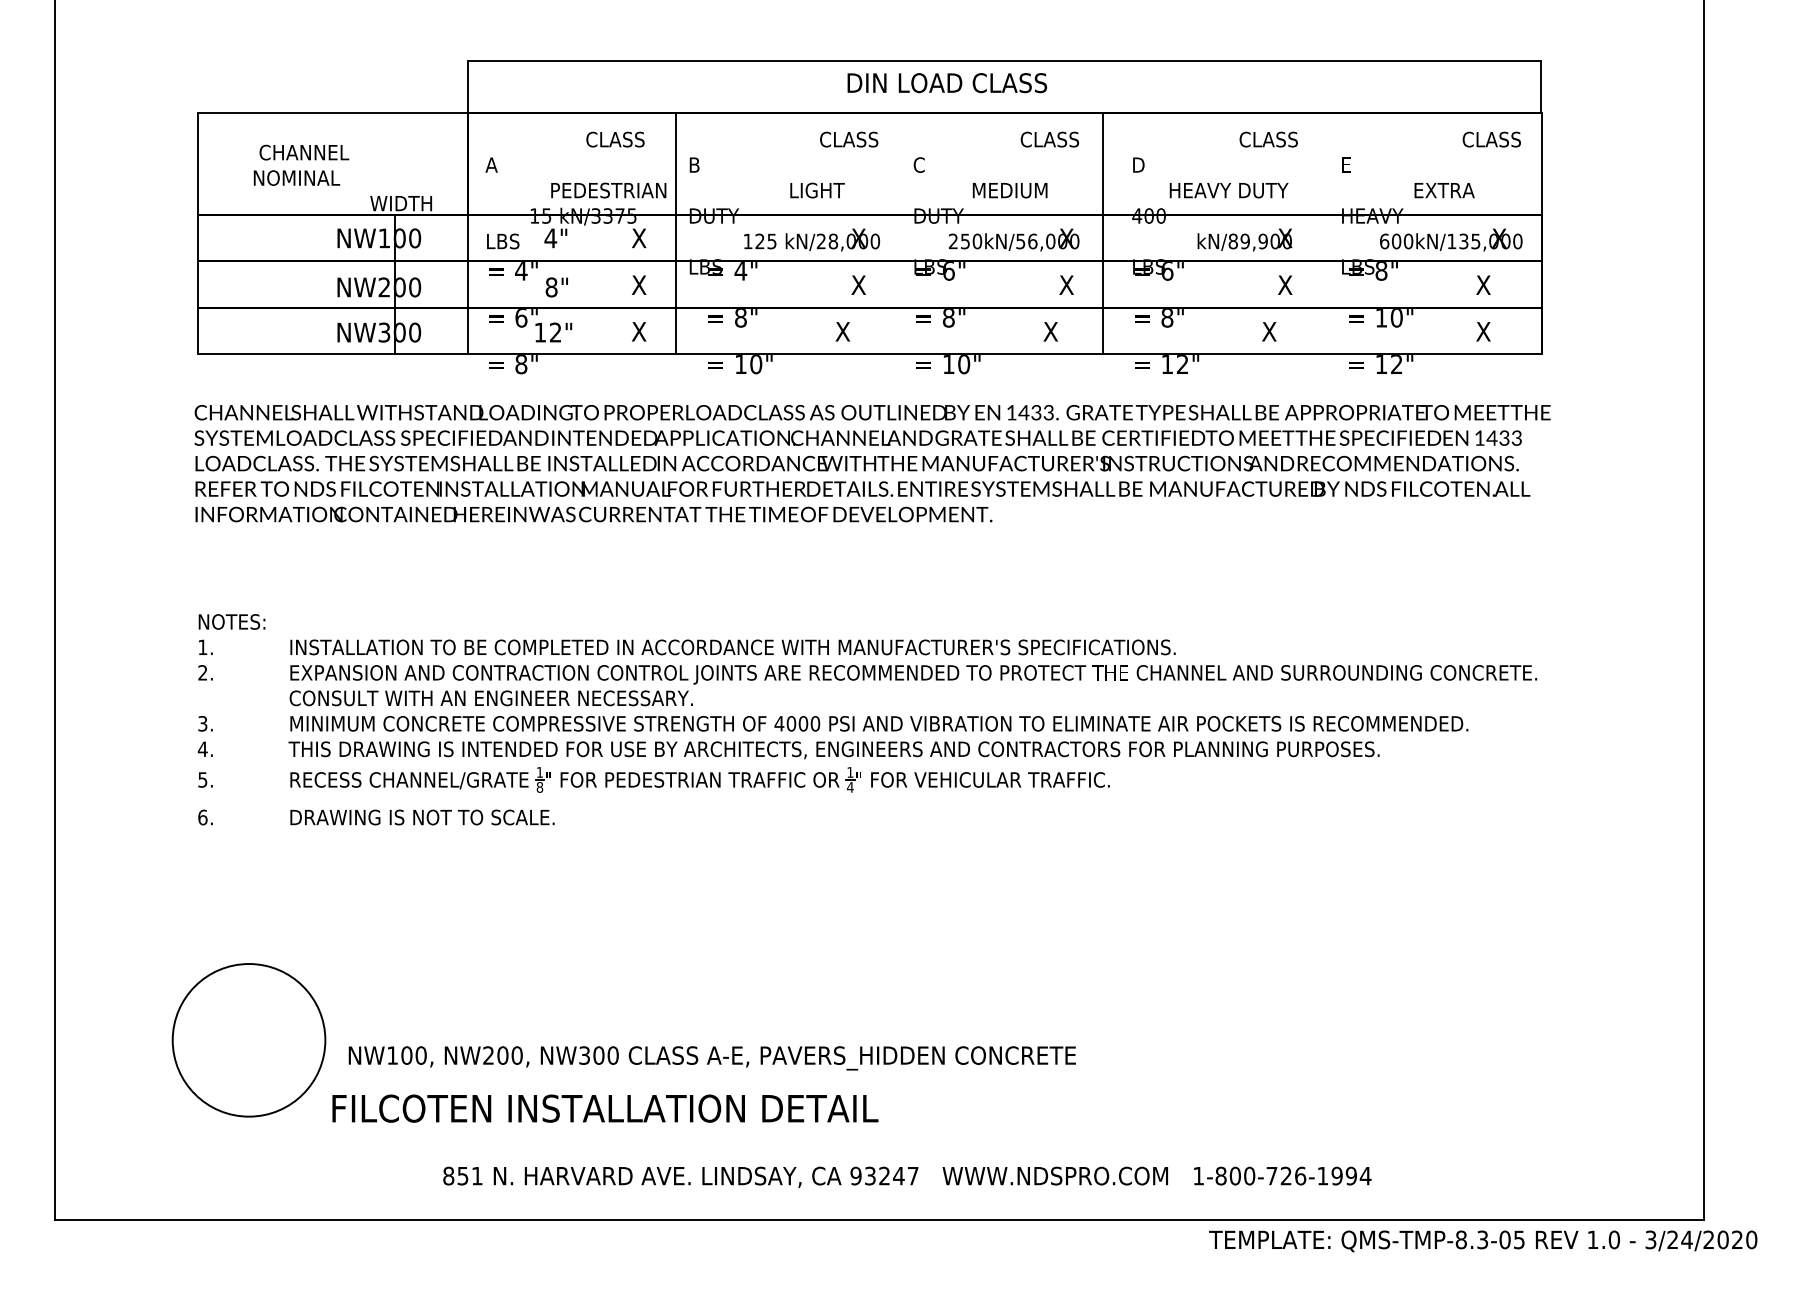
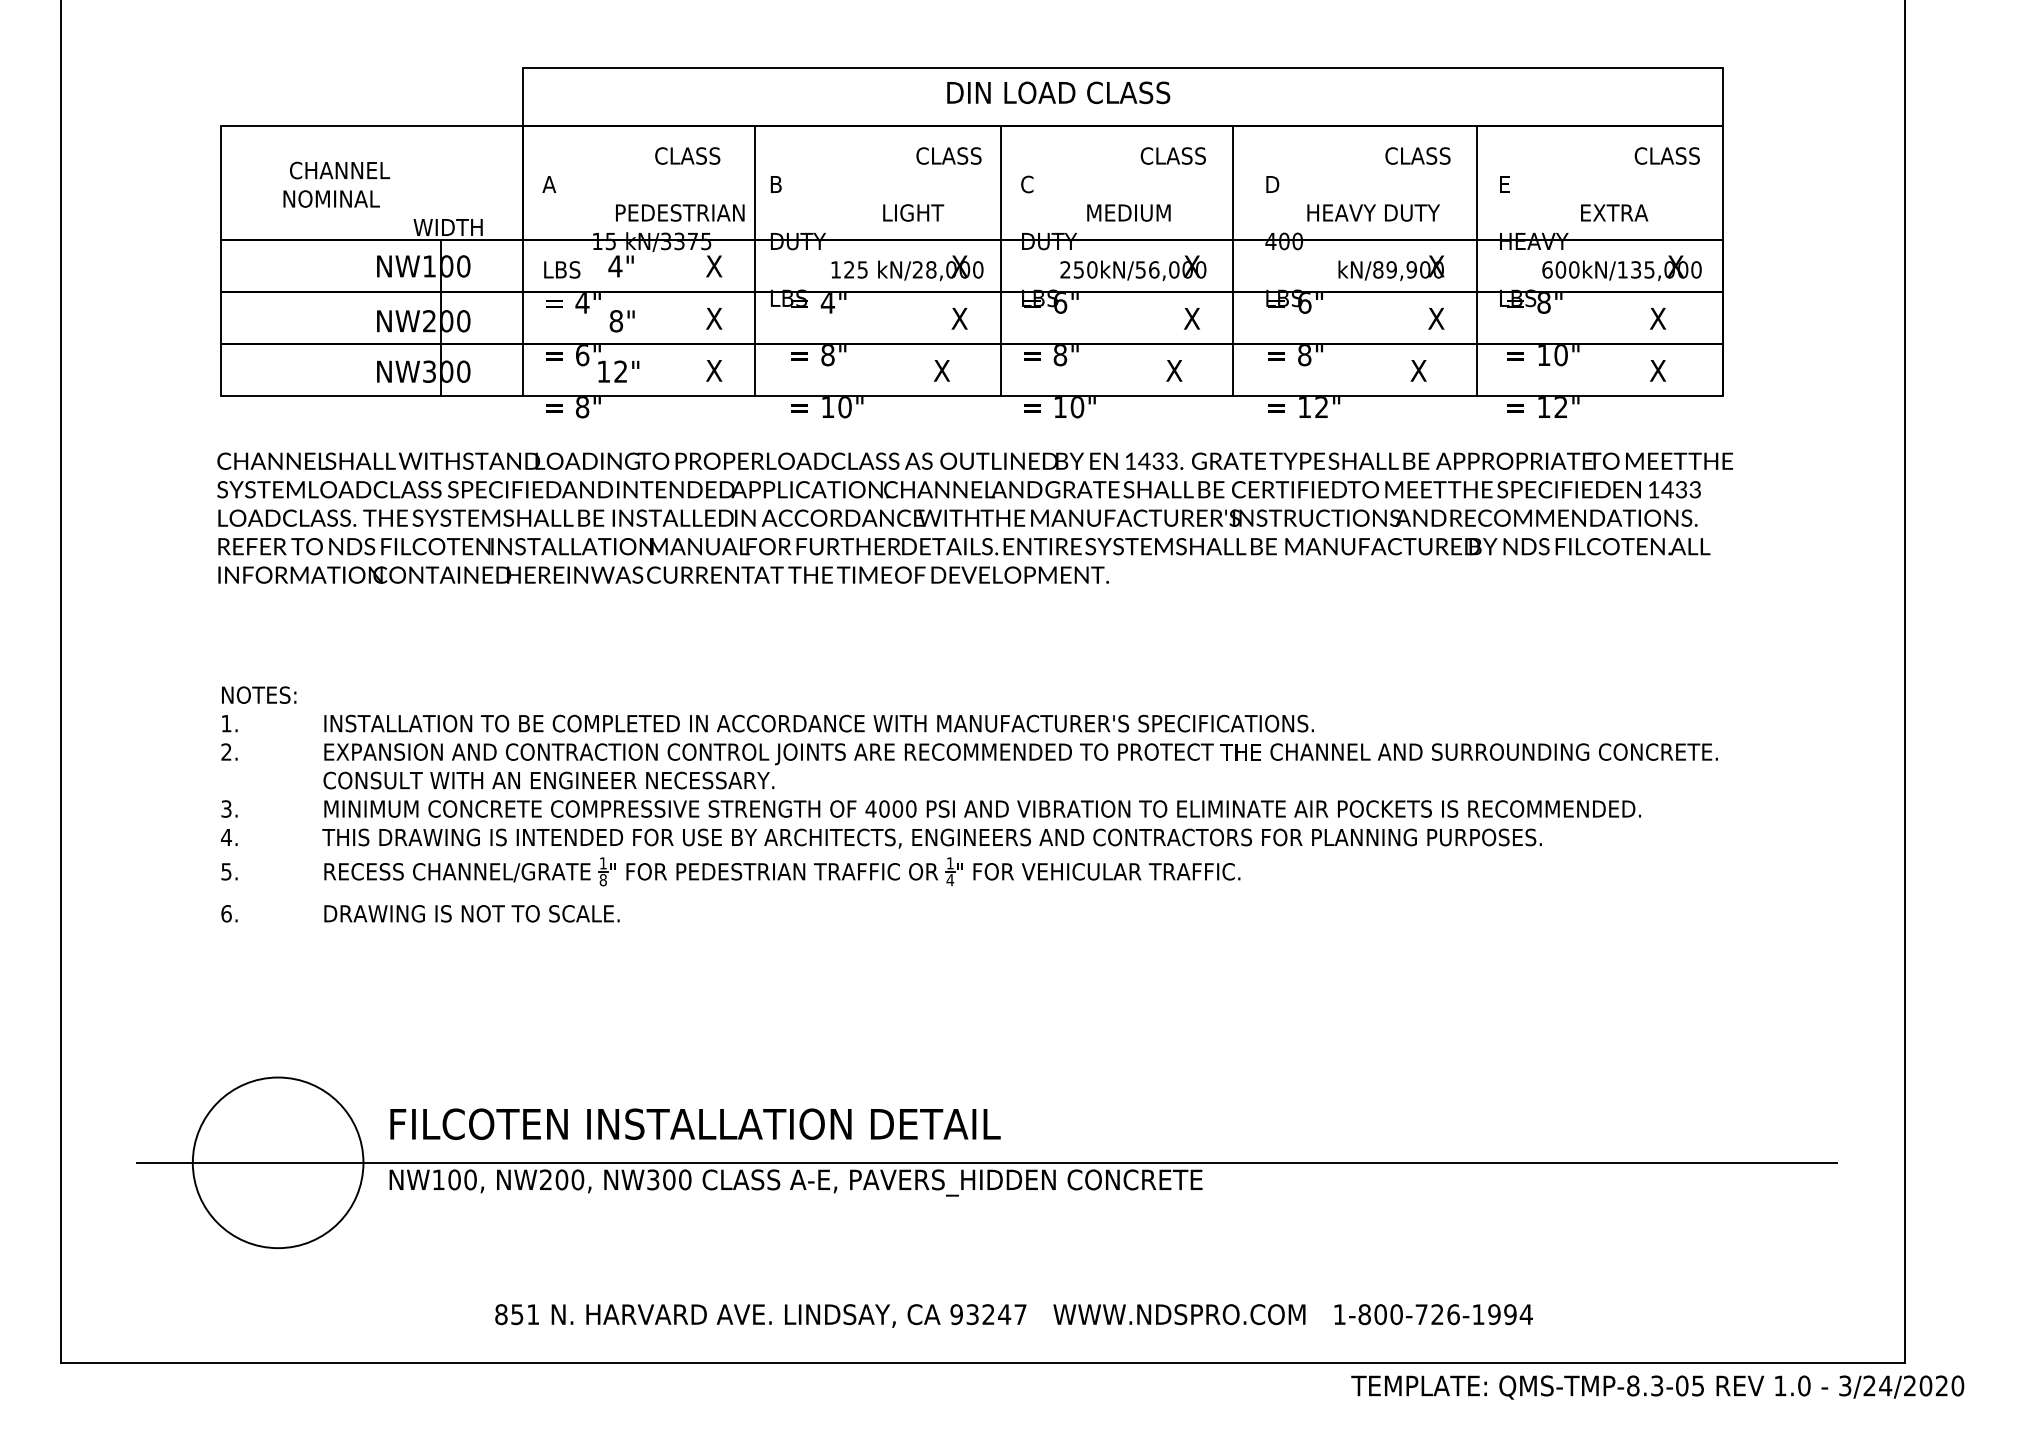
line: (895, 233) -> (1000, 261), added
line: (1321, 233) -> (1477, 261), added
line: (882, 1040) -> (986, 1162), added
text: (605, 1108) -> (695, 1123), moved

